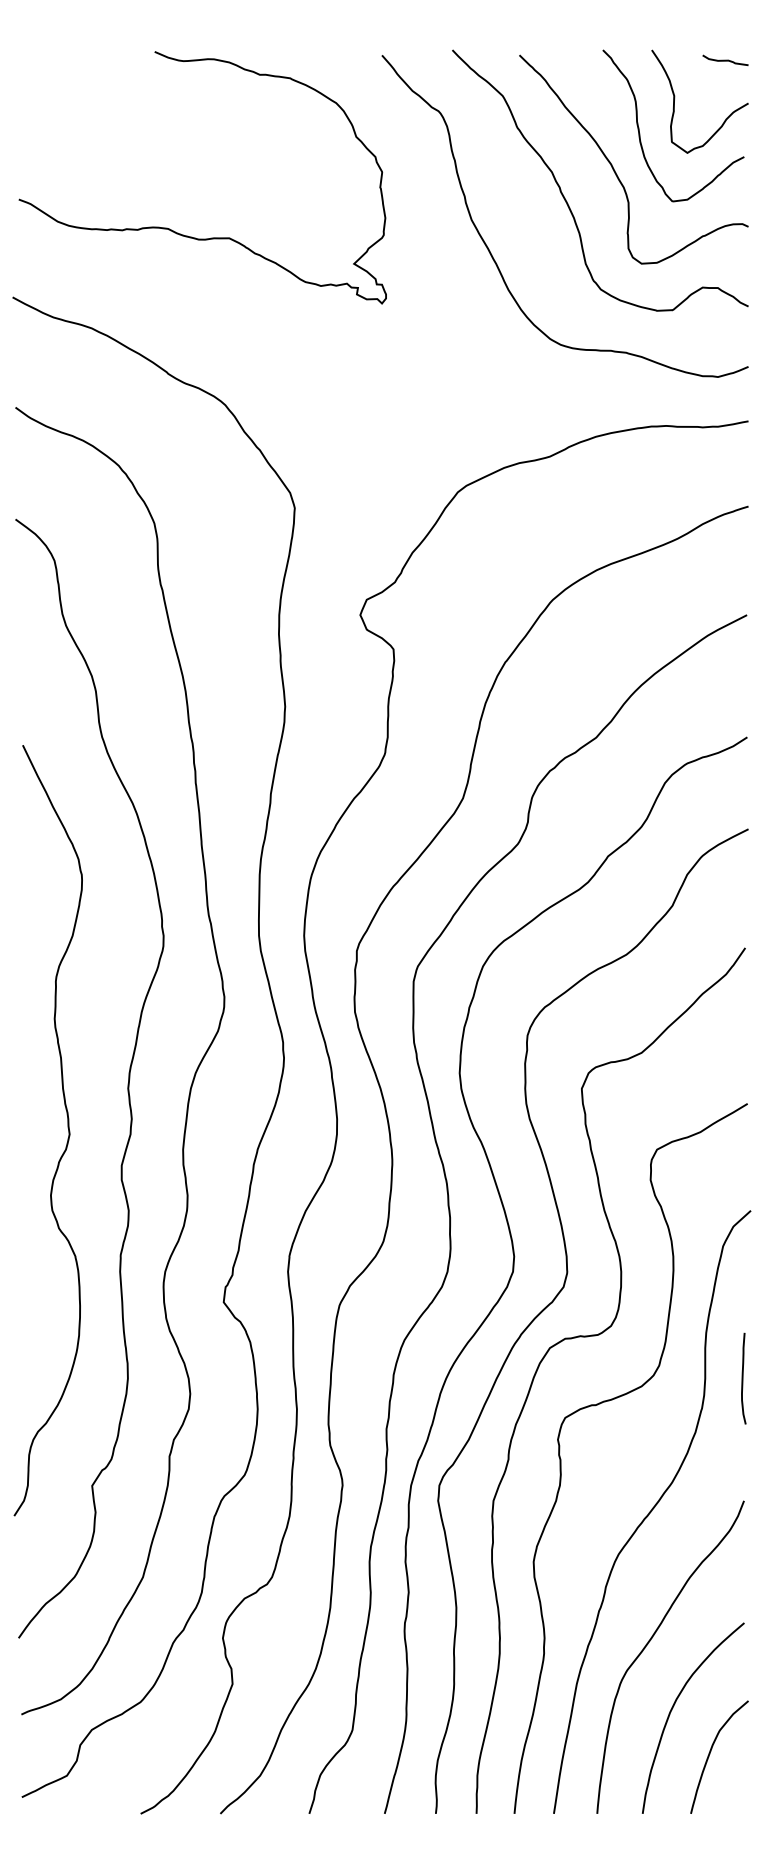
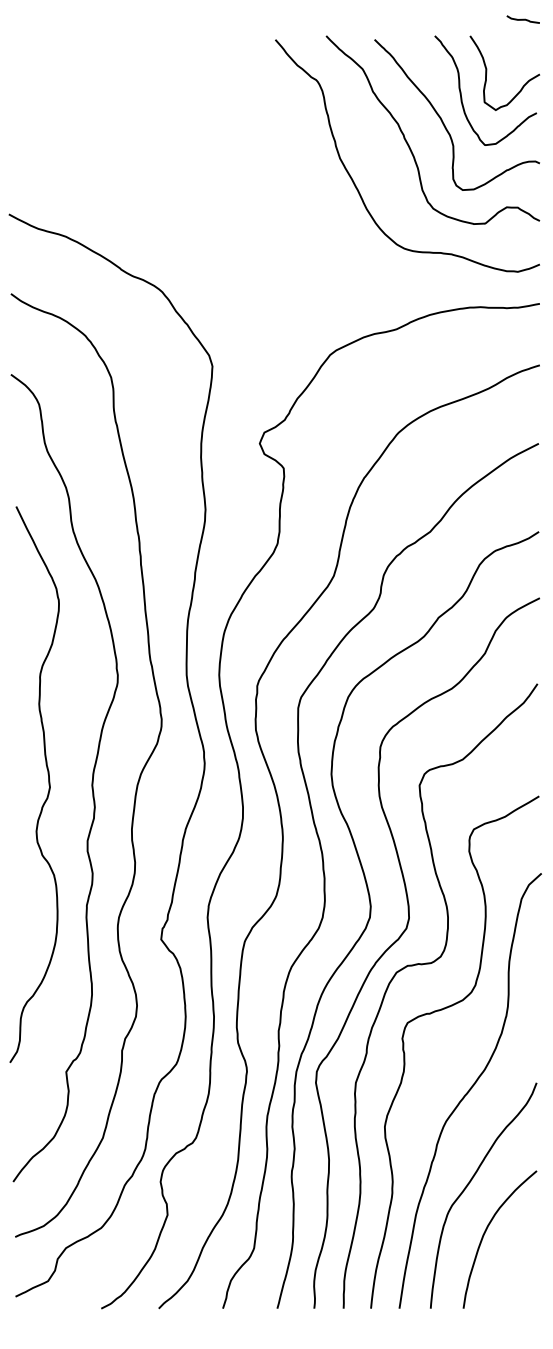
curve: (725, 59) -> (523, 18), moved
curve: (187, 235) -> (135, 169), removed
curve: (67, 1128) -> (48, 783), moved
curve: (743, 1378) -> (536, 994), removed
curve: (710, 1754) -> (512, 1265), removed

